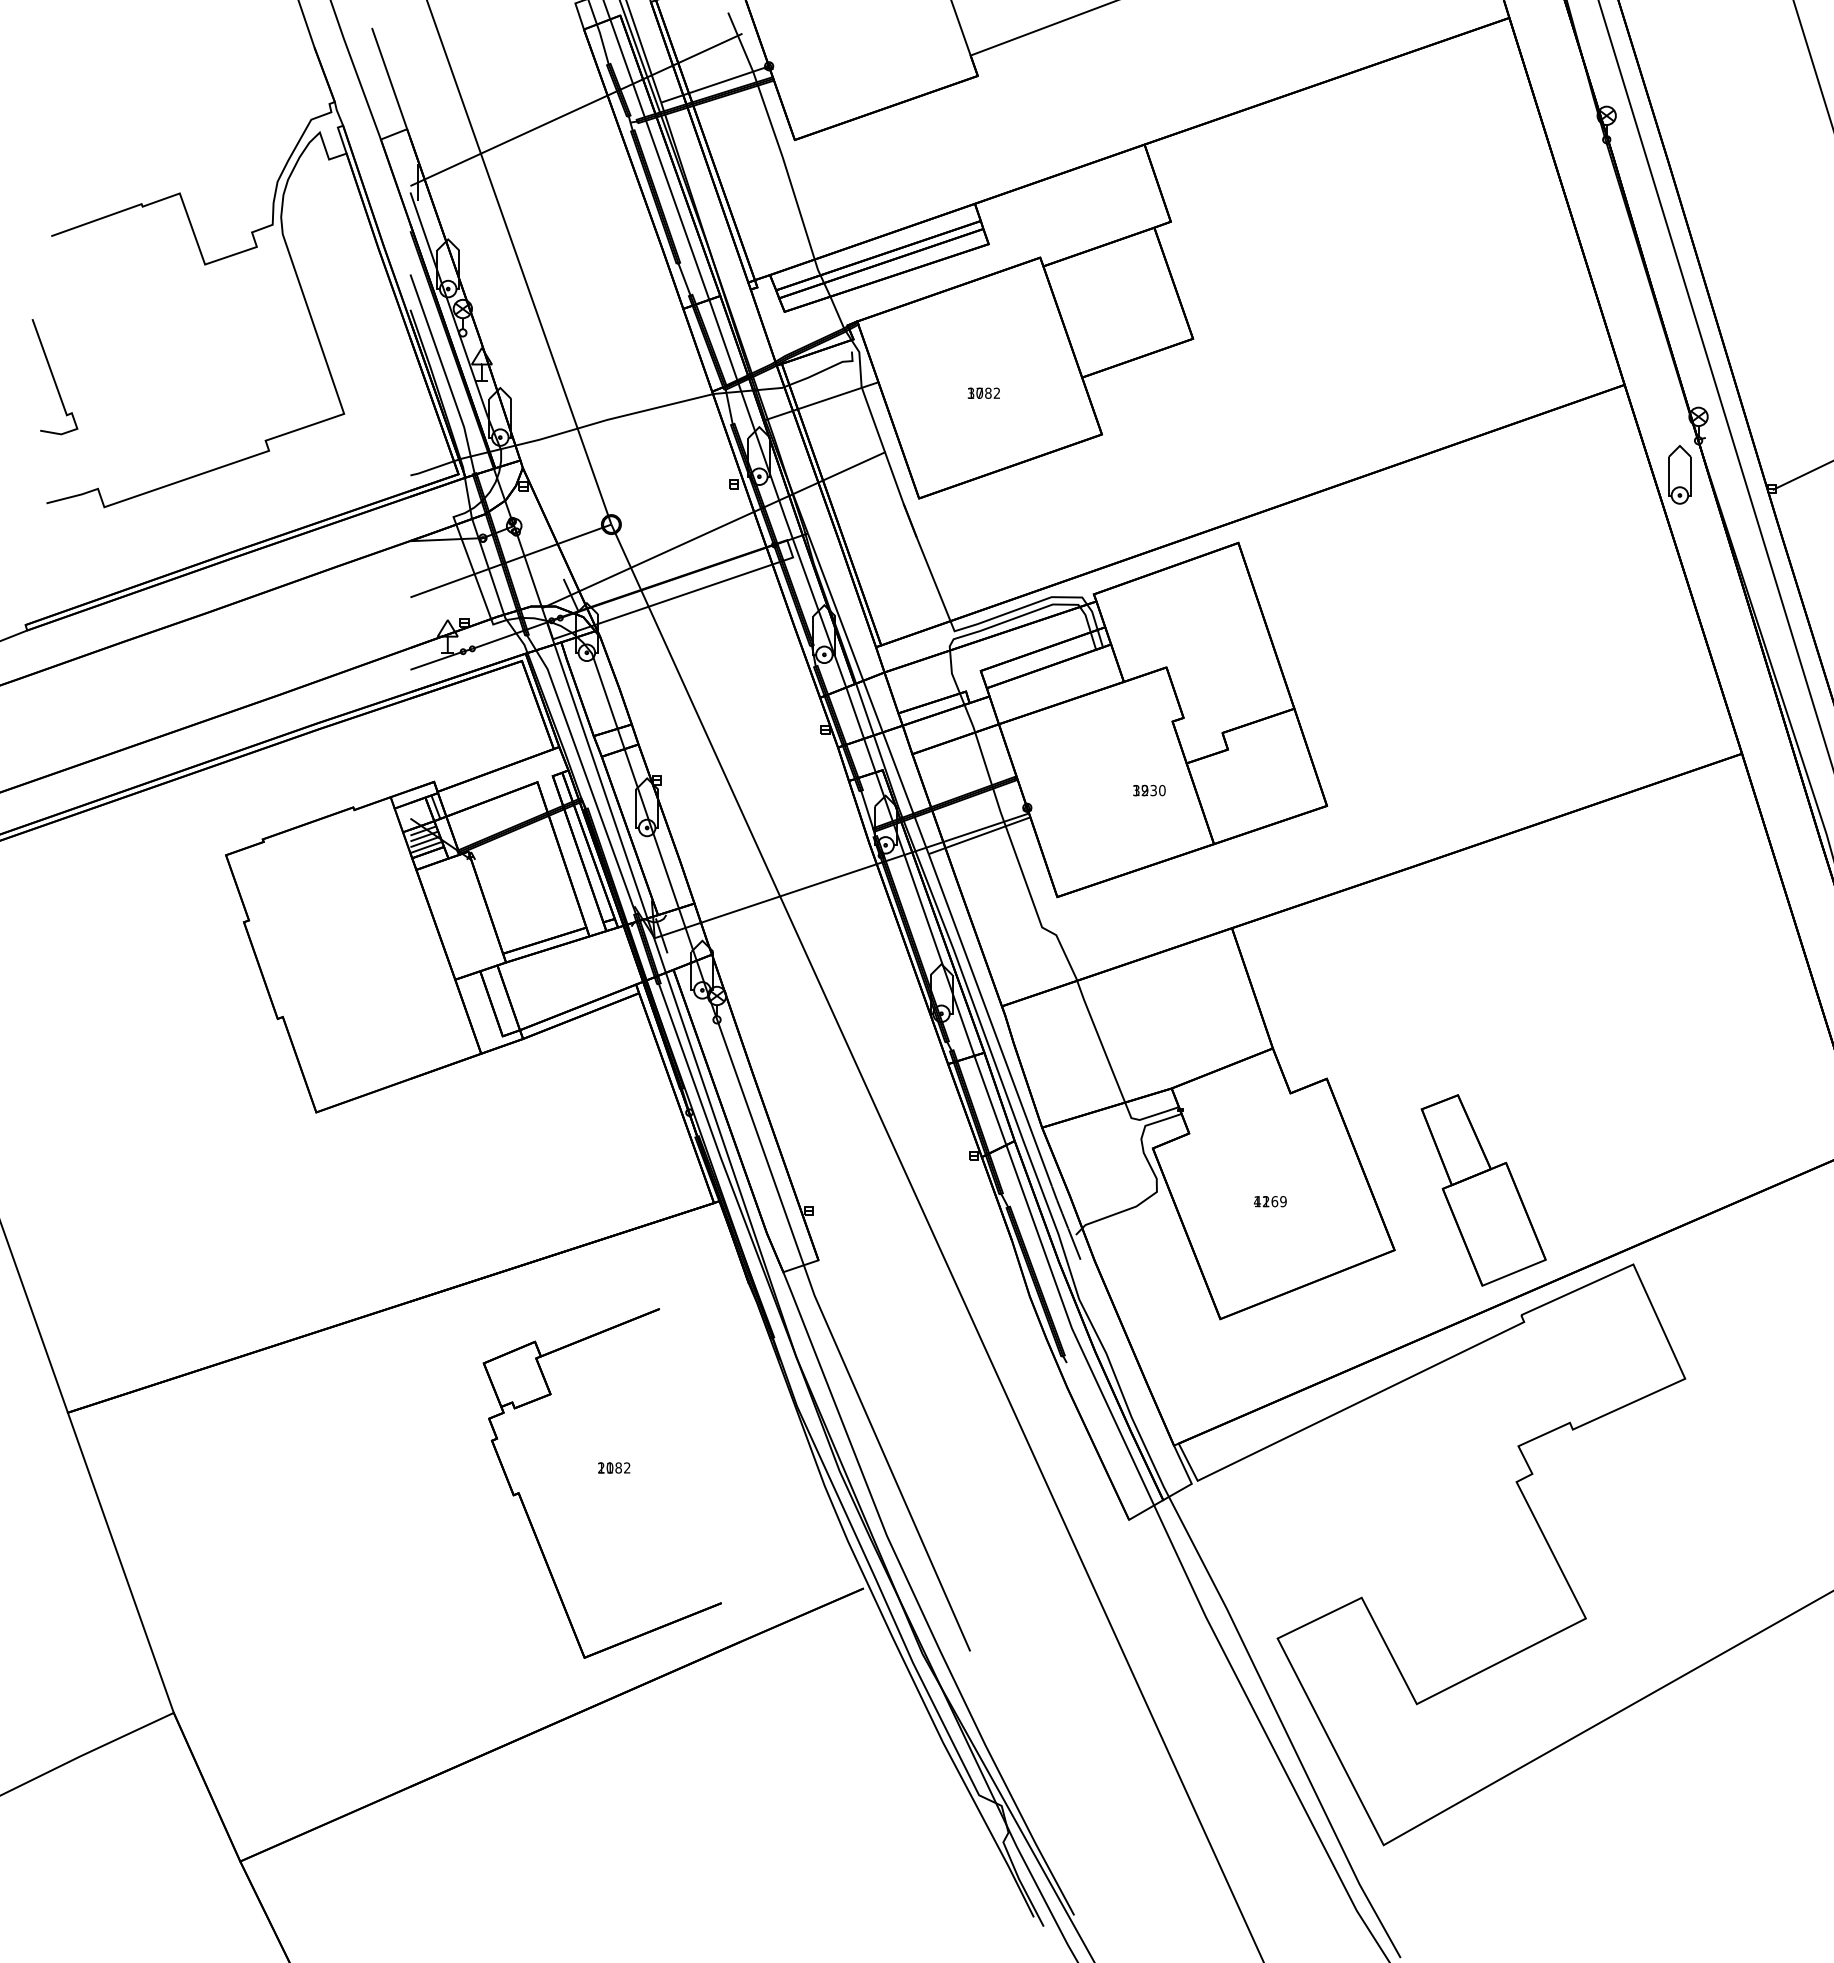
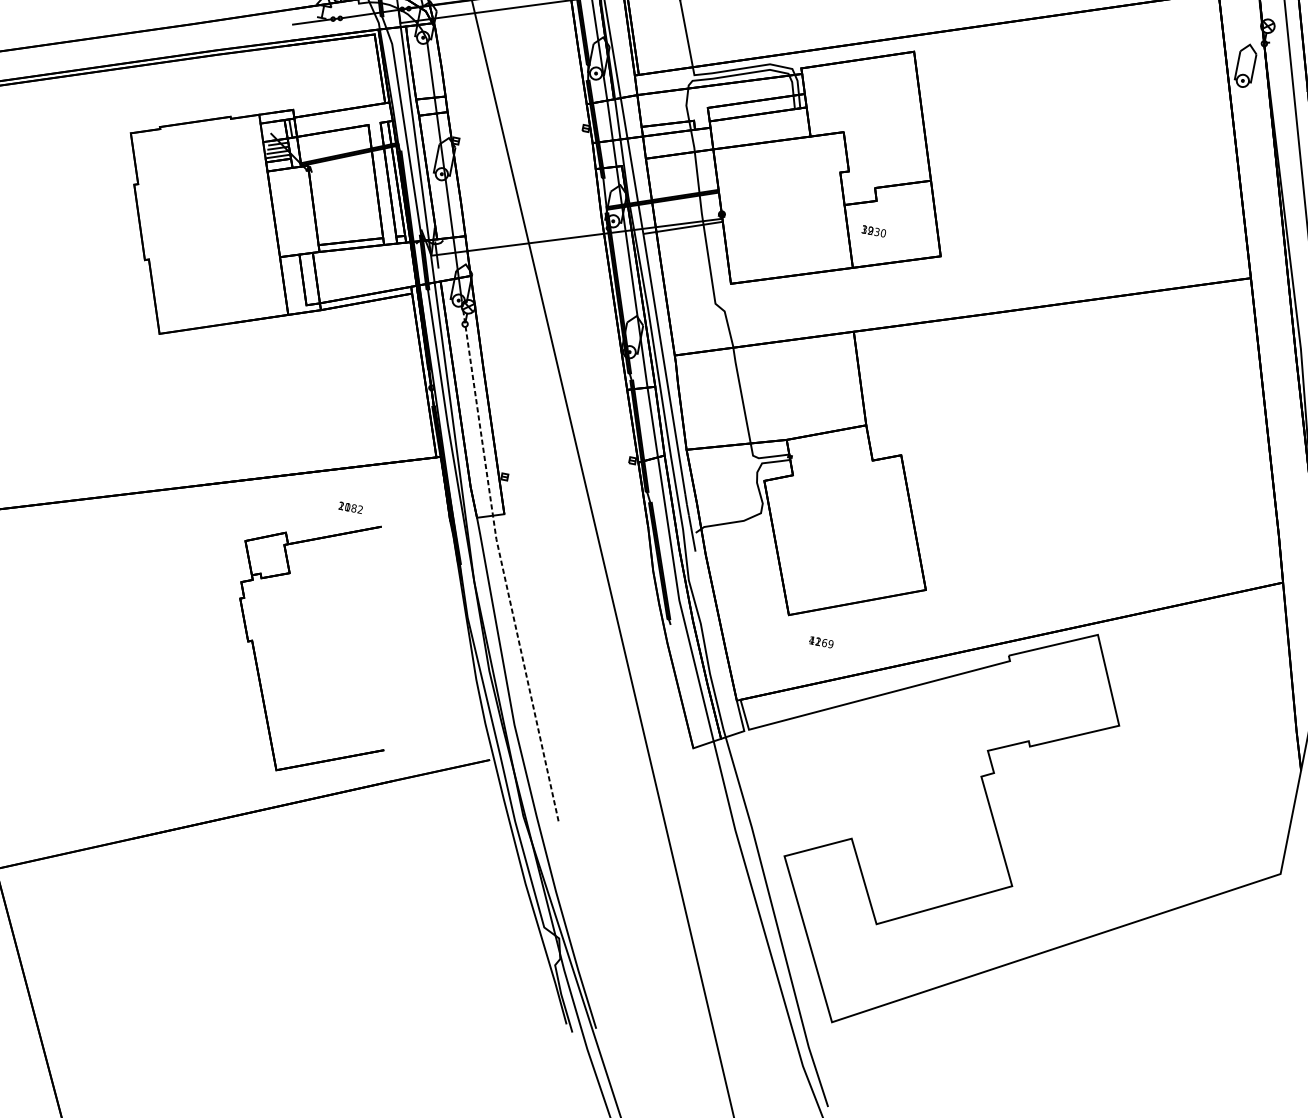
text: (1149, 790) -> (874, 231), moved
part: (1483, 1190) -> (999, 559), removed
text: (1270, 1201) -> (821, 642), moved
line: (827, 1324) -> (501, 562), solid -> dashed
text: (614, 1467) -> (351, 507), moved

